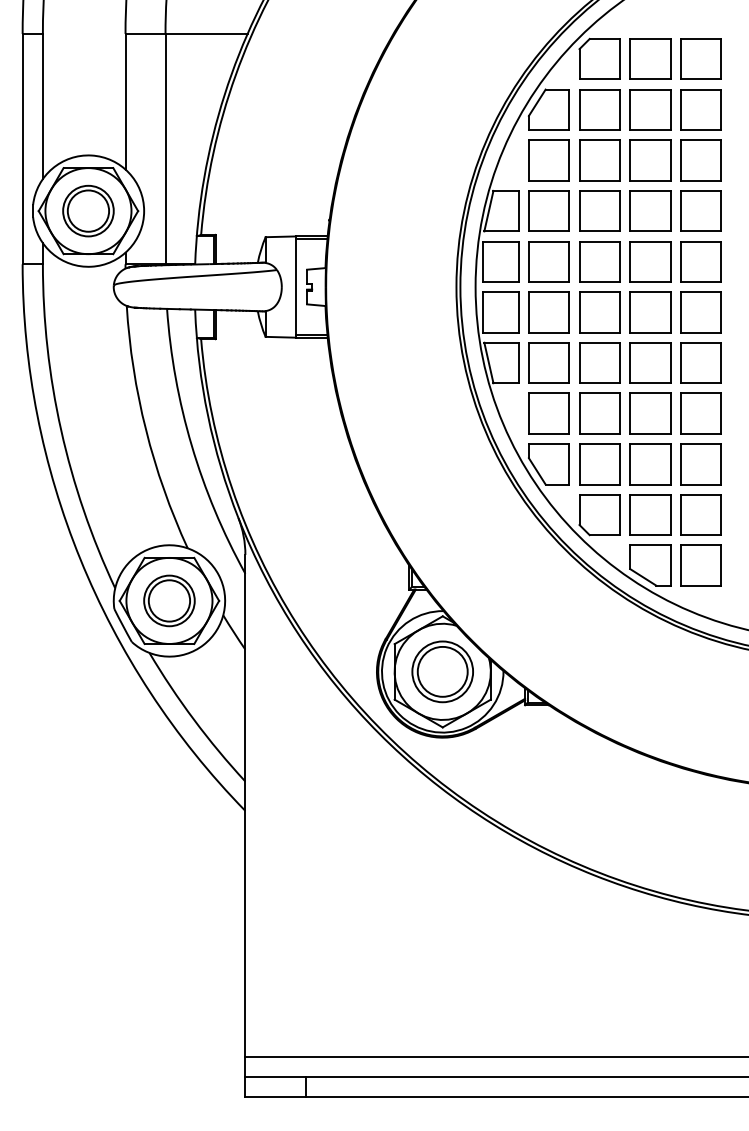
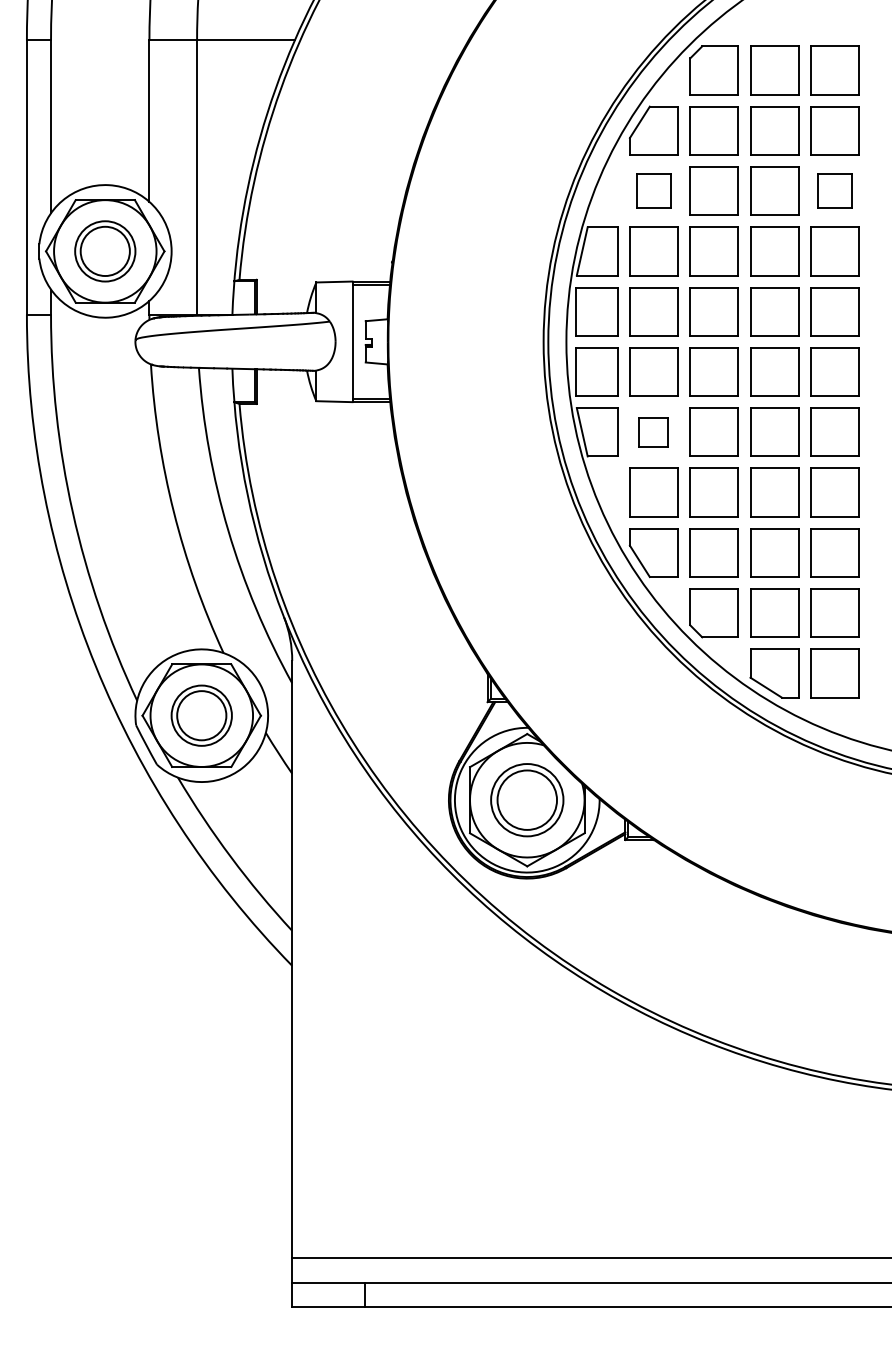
part: (548, 160) -> (653, 191), size x0.7
part: (700, 160) -> (834, 191), size x0.7
part: (548, 362) -> (653, 431), size x0.6

